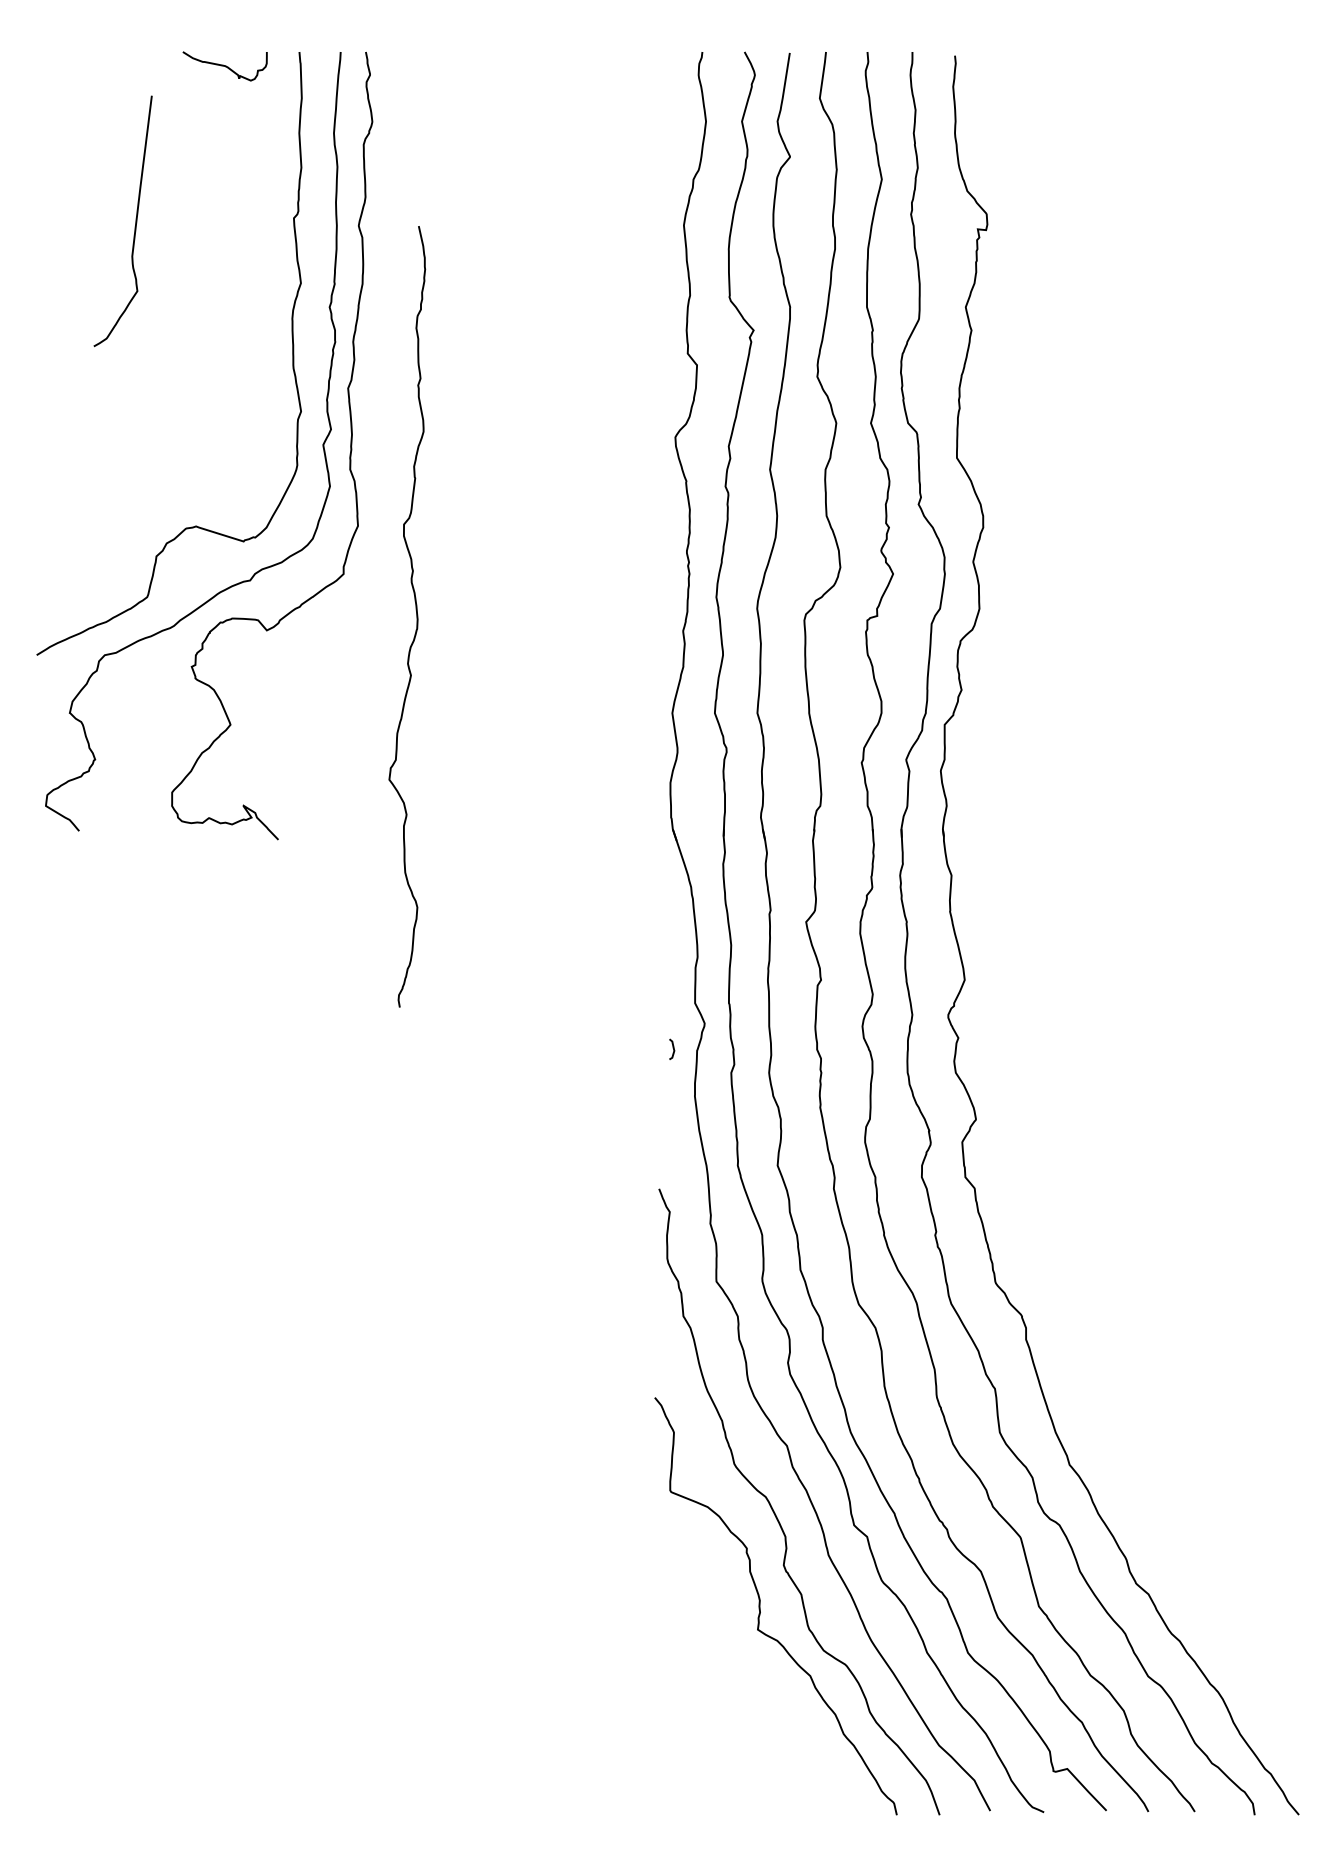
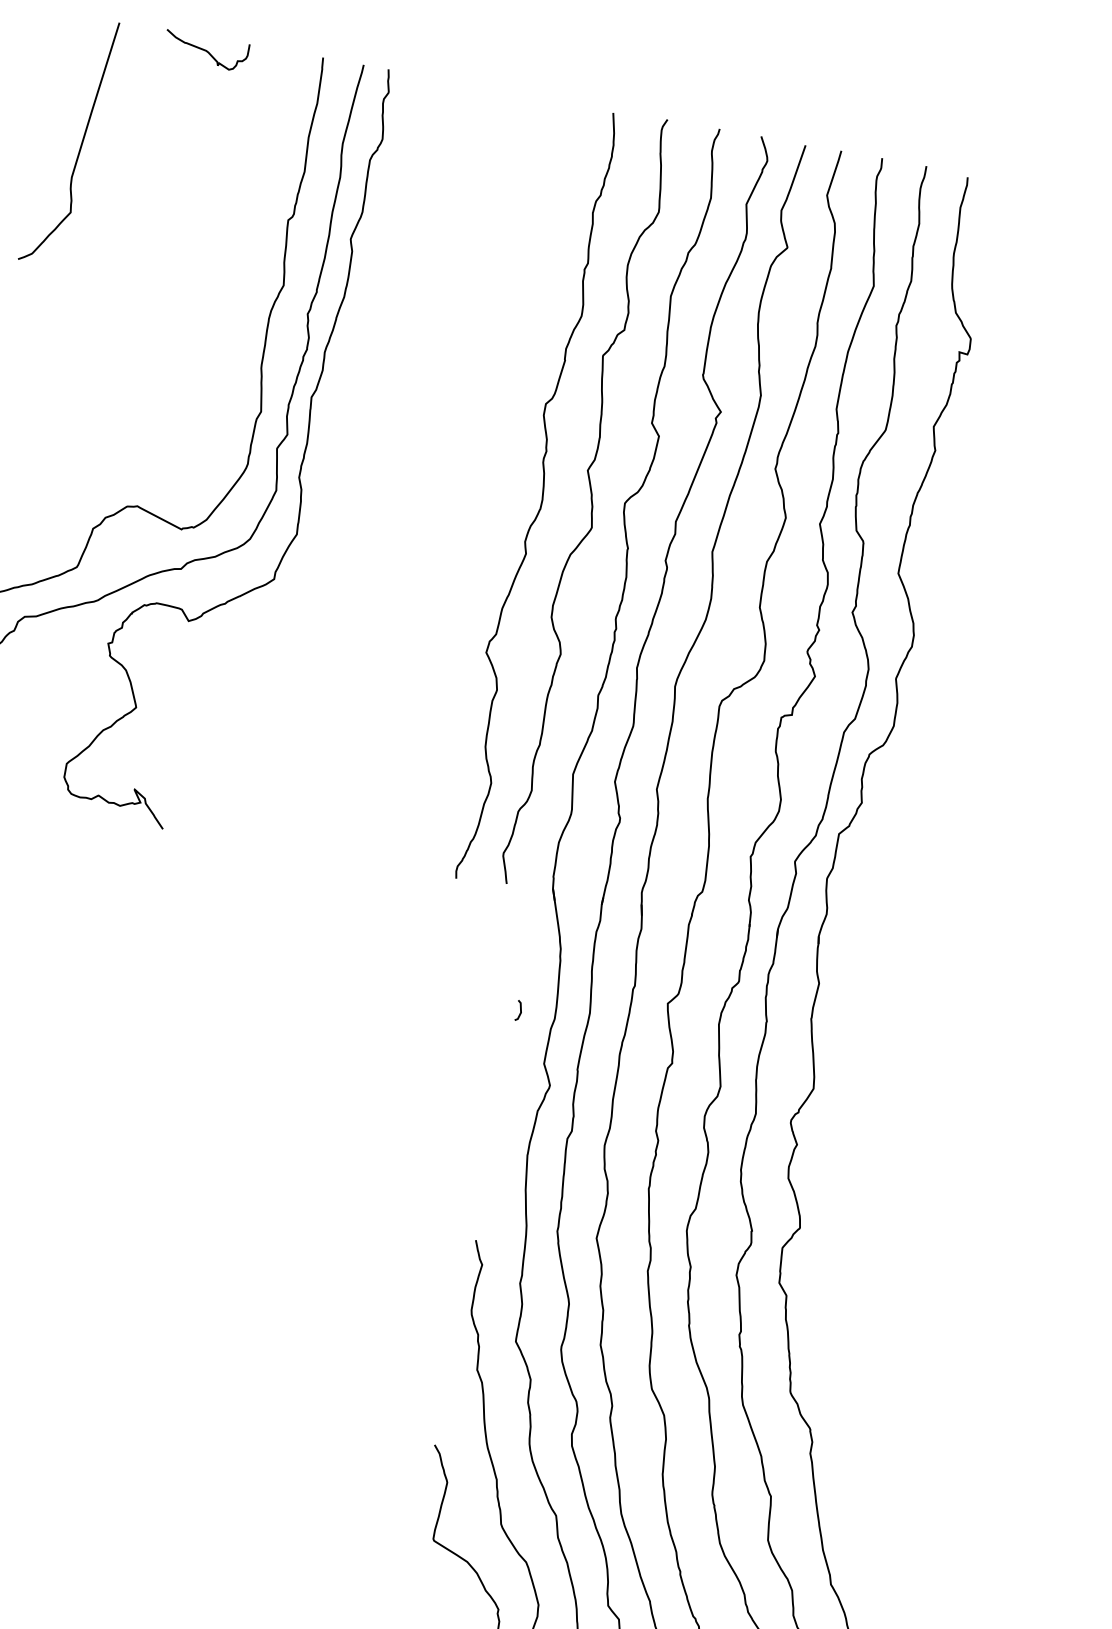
curve: (224, 66) -> (205, 51), moved
curve: (135, 221) -> (81, 143), moved
curve: (641, 441) -> (590, 501), added
curve: (416, 616) -> (541, 496), moved
curve: (672, 1048) -> (519, 1009), moved

